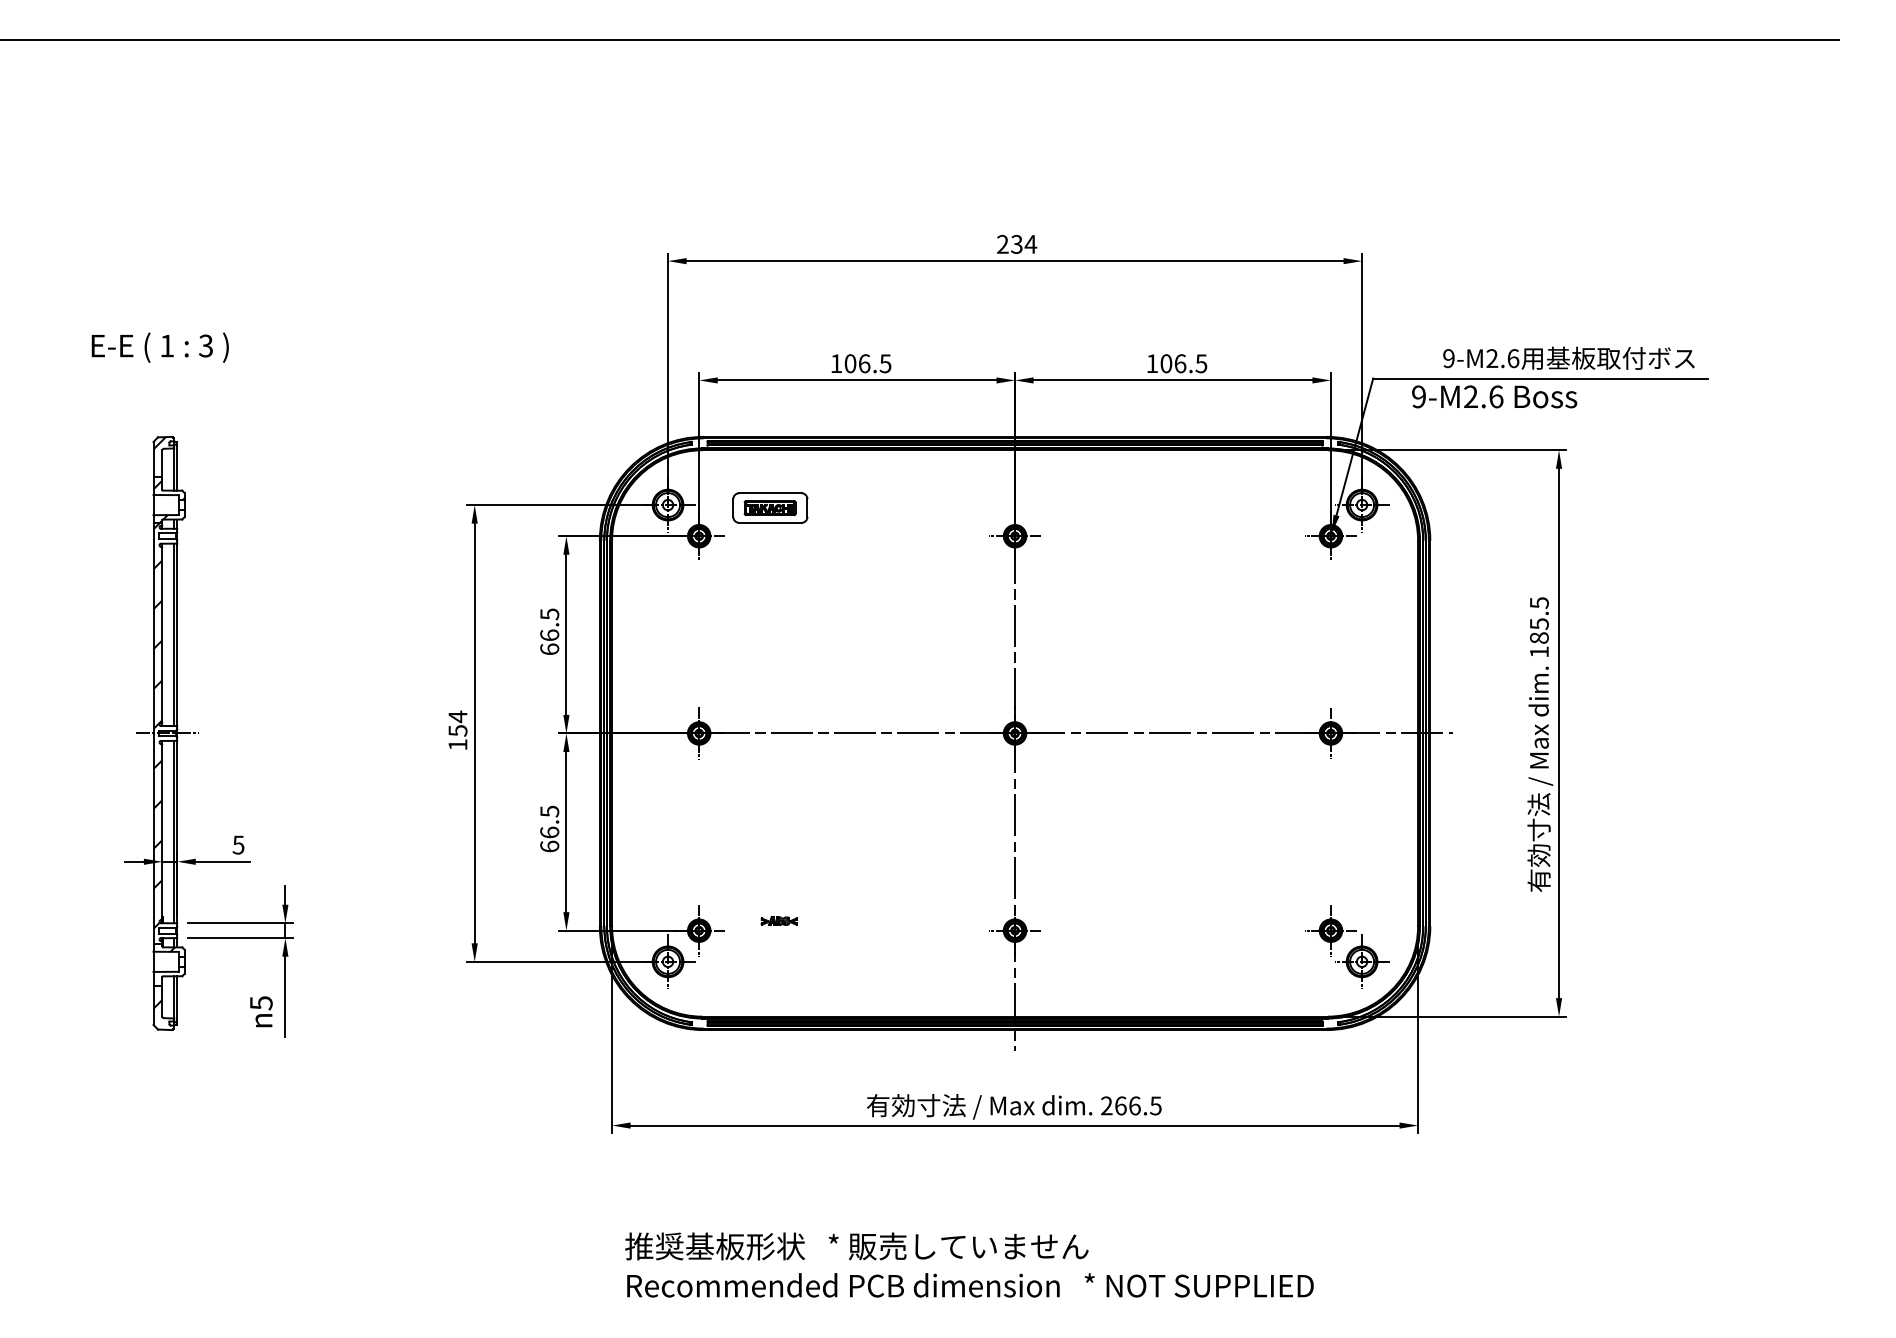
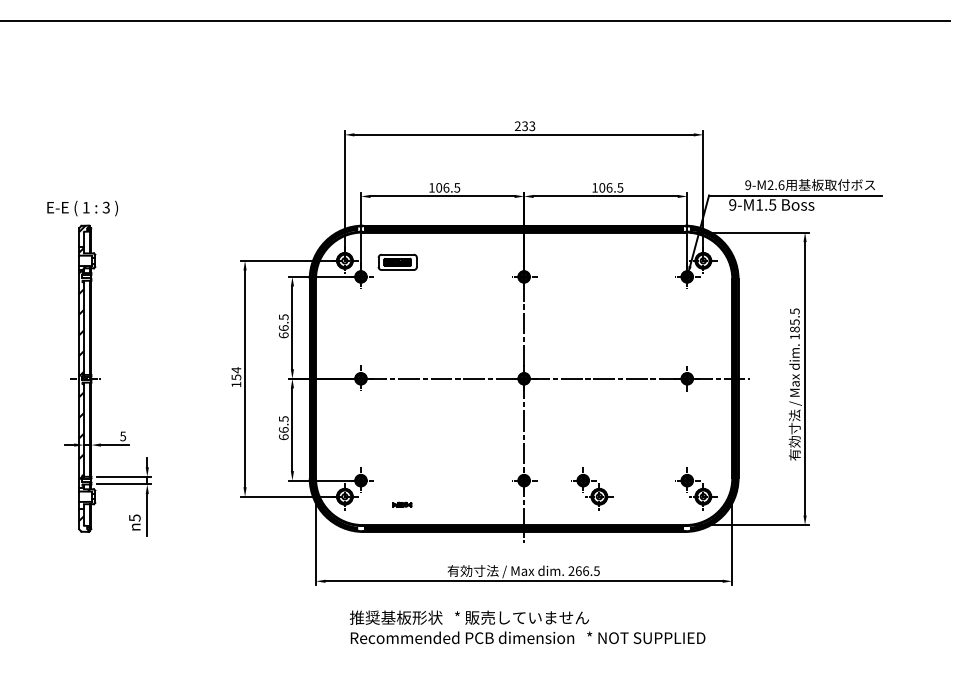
text: (1031, 244) -> (532, 126), 234 -> 233
text: (159, 347) -> (82, 208), moved
text: (1484, 395) -> (766, 204), 9-M2.6 -> 9-M1.5
part: (779, 920) -> (402, 504), moved
part: (1147, 945) -> (592, 488), added
text: (969, 1265) -> (527, 627), moved

